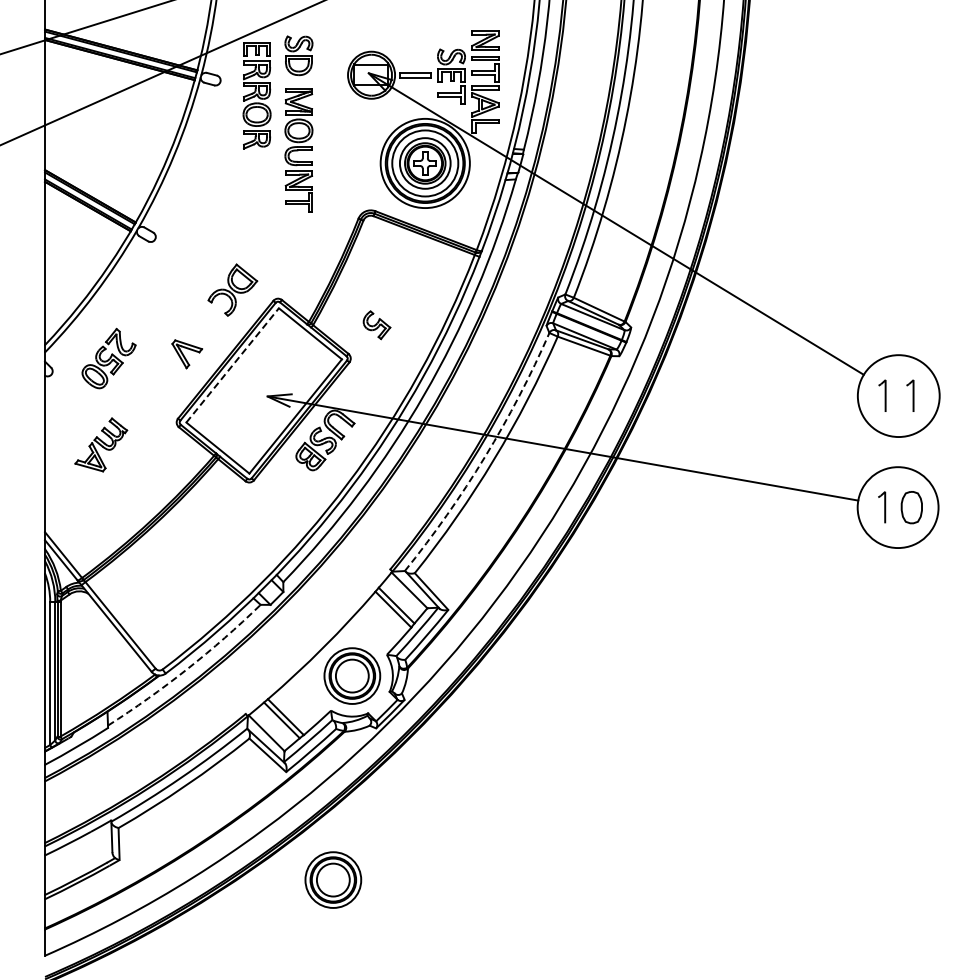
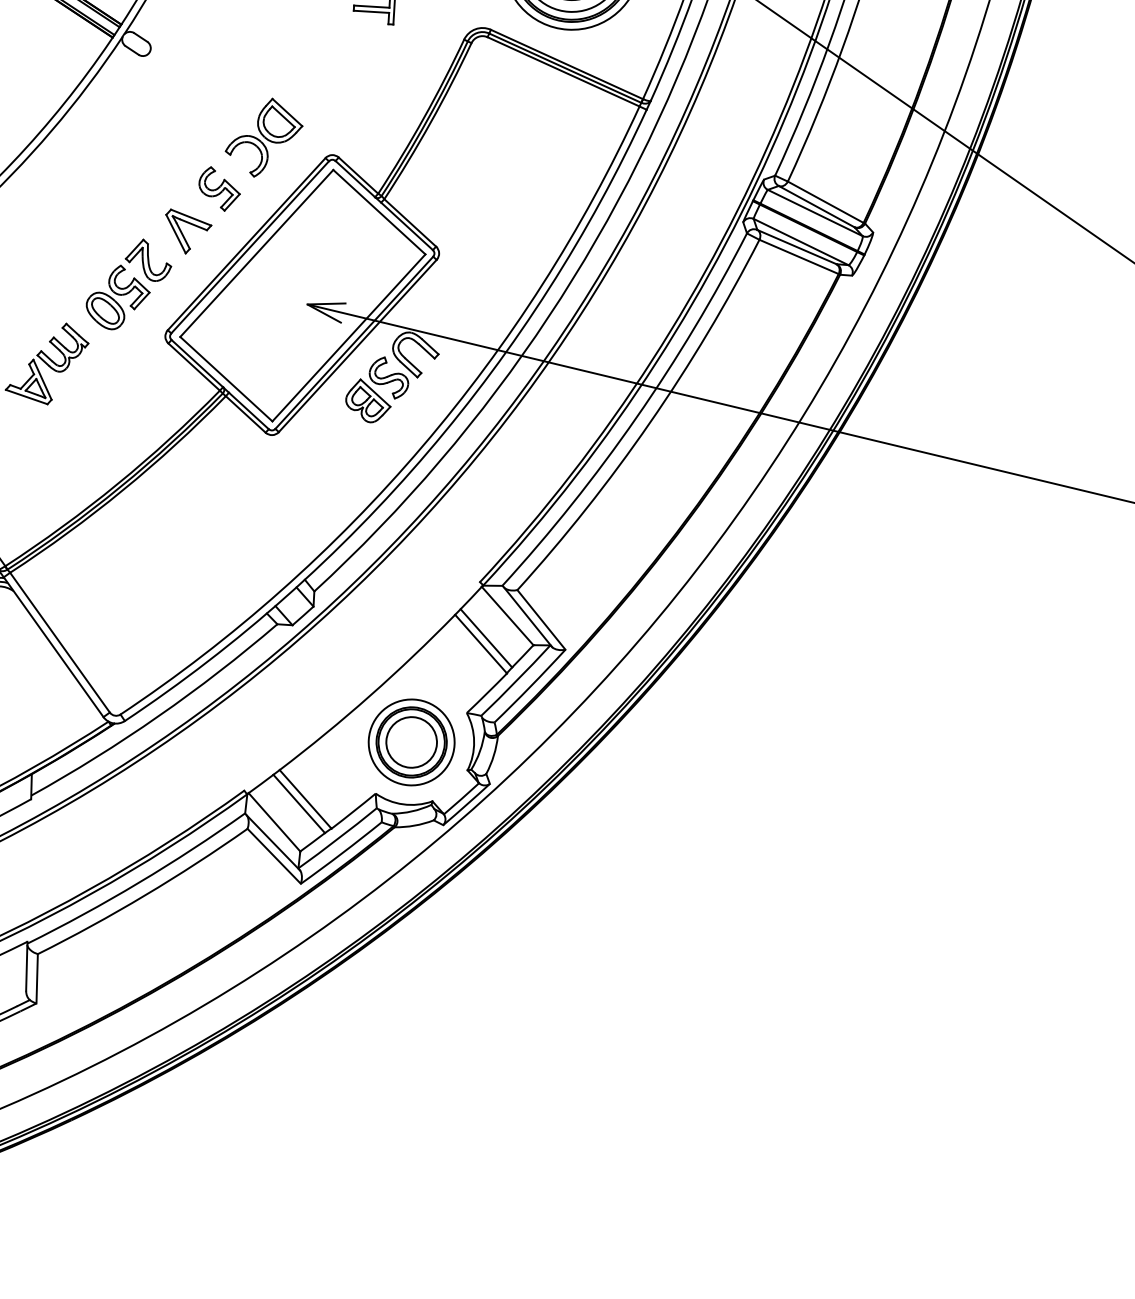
part: (376, 325) -> (218, 189), moved
part: (108, 358) -> (128, 284), moved
line: (232, 365) -> (256, 253), dashed -> solid
arc: (485, 456) -> (637, 417), dashed -> solid
arc: (187, 669) -> (158, 716), dashed -> solid
part: (333, 879) -> (363, 1053), removed

